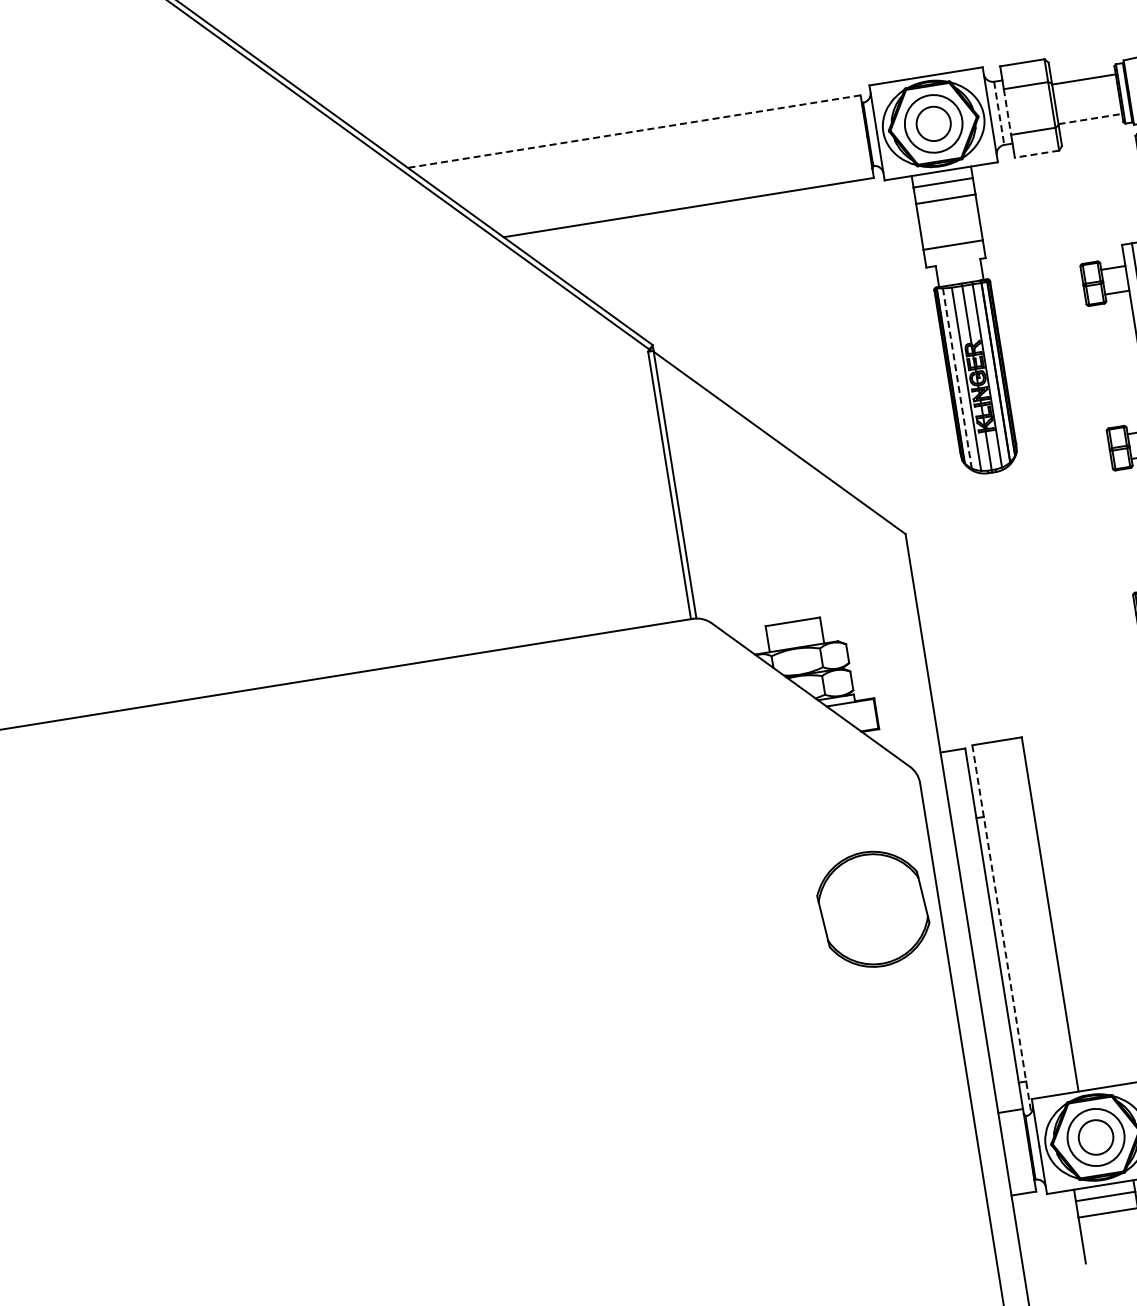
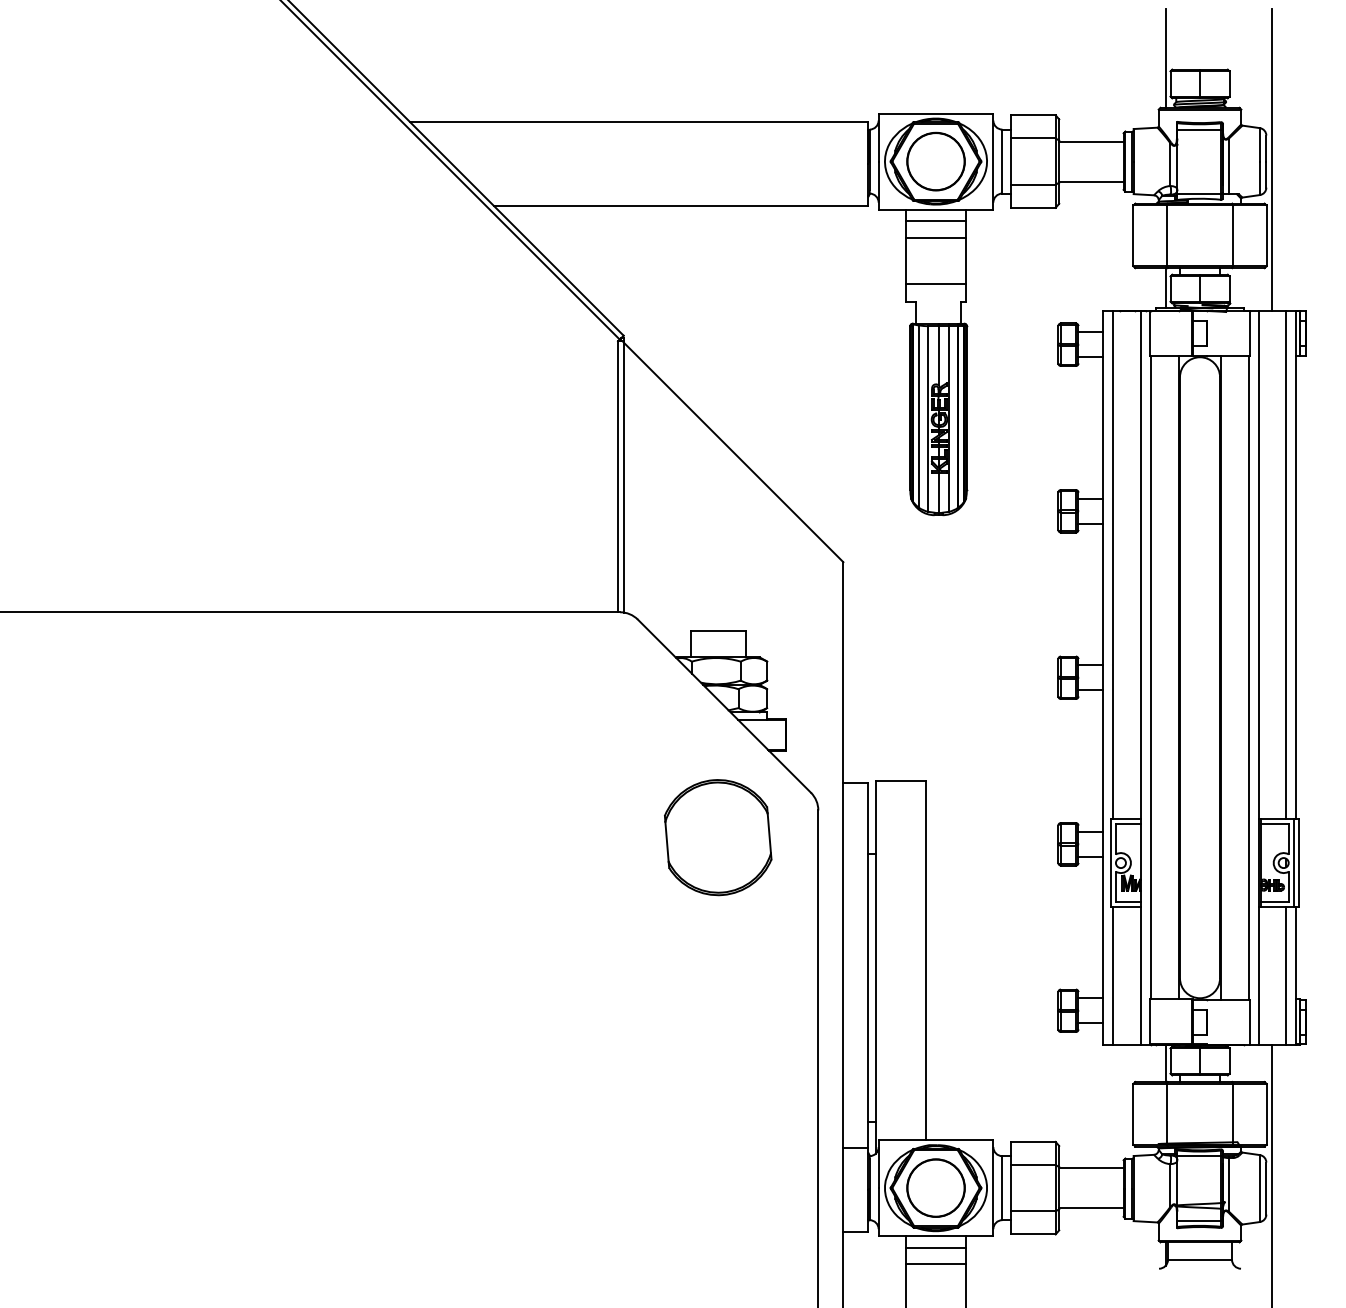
line: (1007, 112) -> (1010, 162), dashed -> solid
line: (999, 113) -> (1002, 161), dashed -> solid
line: (1090, 118) -> (1091, 181), dashed -> solid
circle: (933, 123) -> (935, 161), size x1.67
line: (633, 131) -> (638, 121), dashed -> solid
line: (1036, 153) -> (1032, 207), dashed -> solid
line: (957, 379) -> (919, 417), dashed -> solid
part: (873, 909) -> (718, 837), moved
line: (1001, 929) -> (875, 967), dashed -> solid
circle: (1095, 1136) -> (935, 1187), size x1.67

